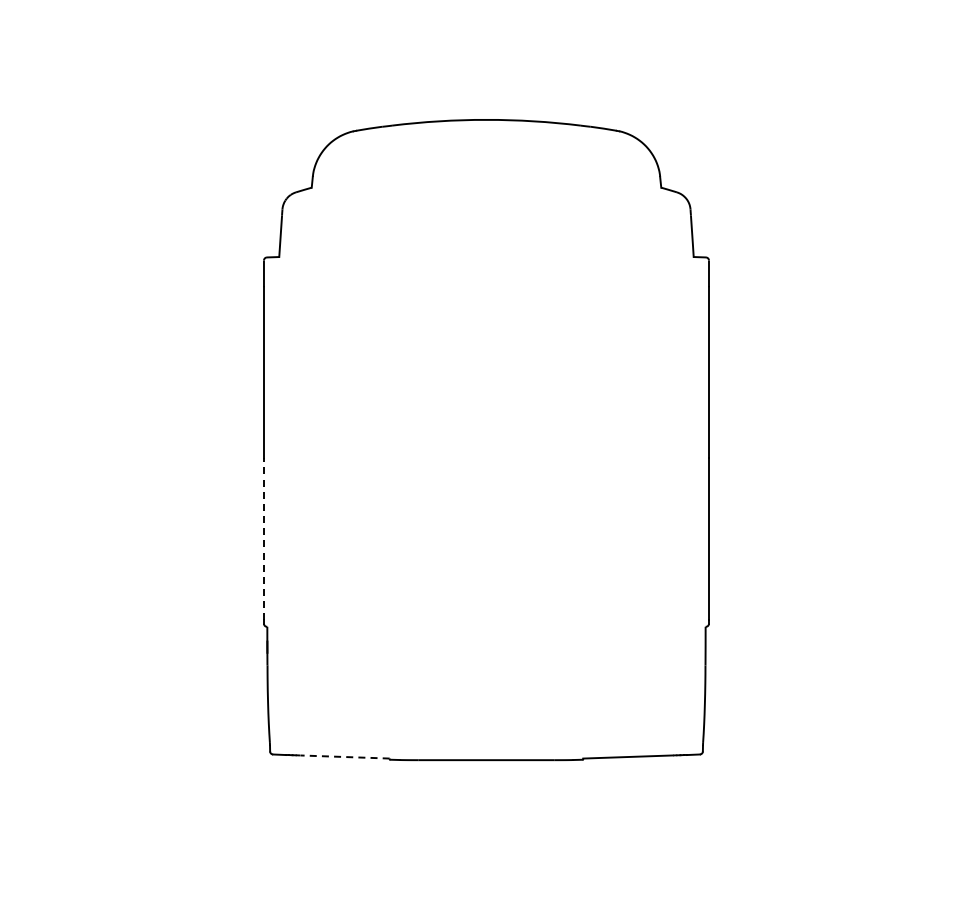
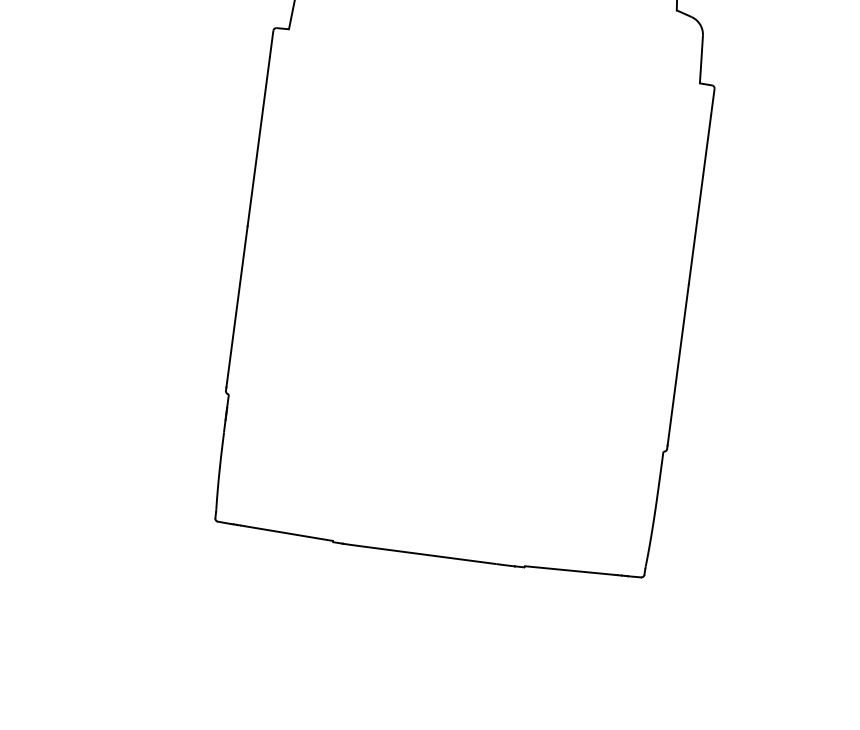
line: (263, 538) -> (236, 306), dashed -> solid
line: (345, 757) -> (289, 534), dashed -> solid

